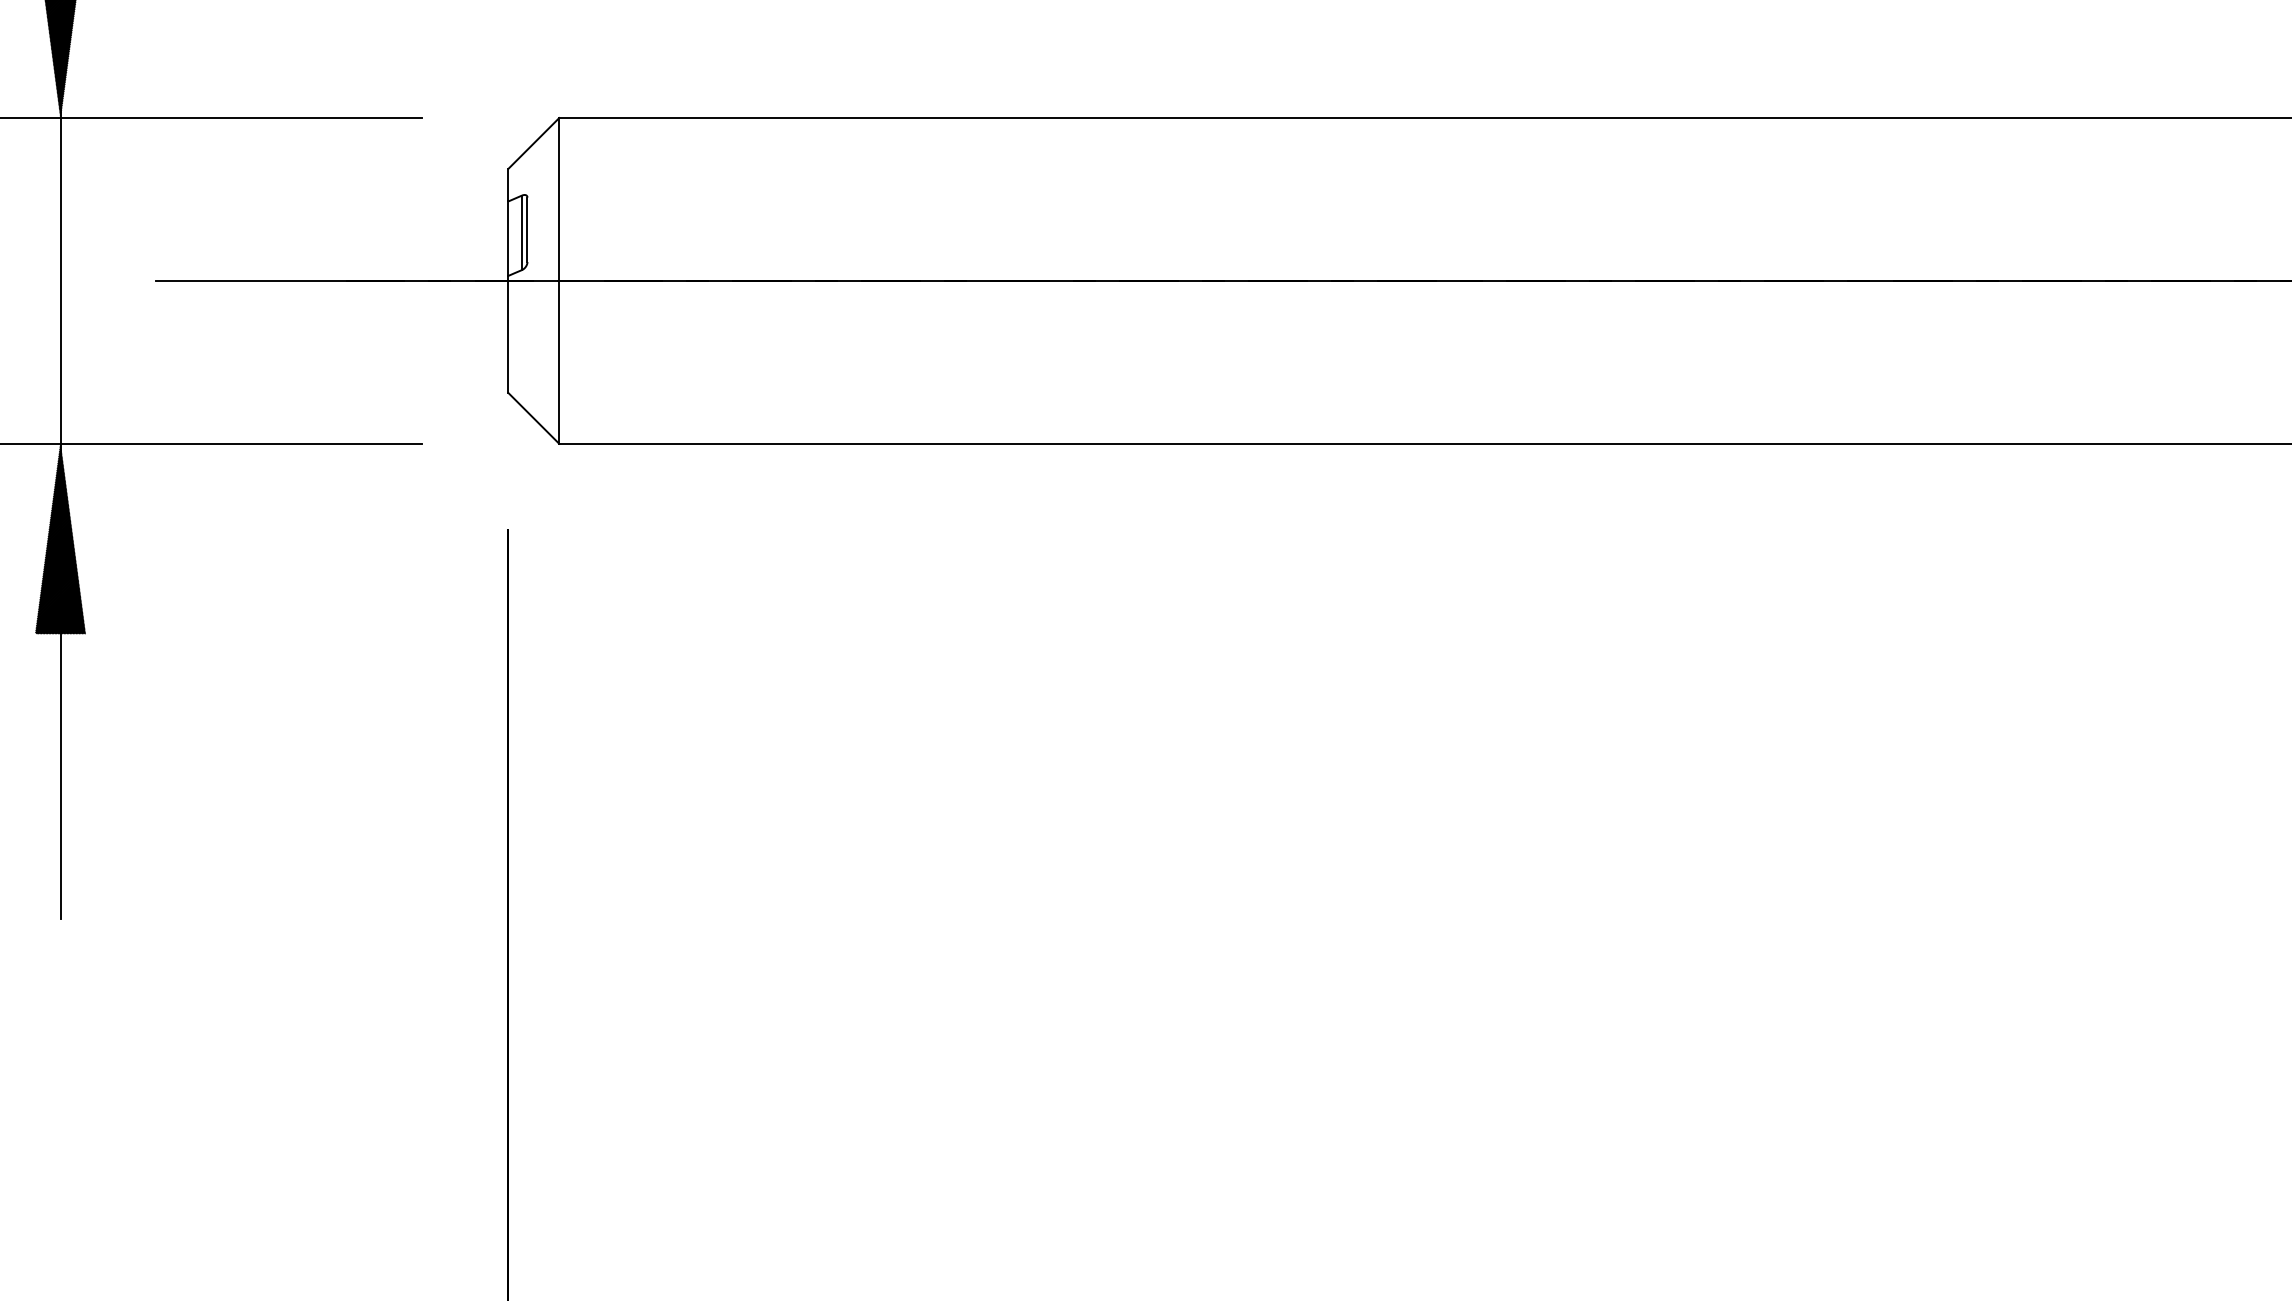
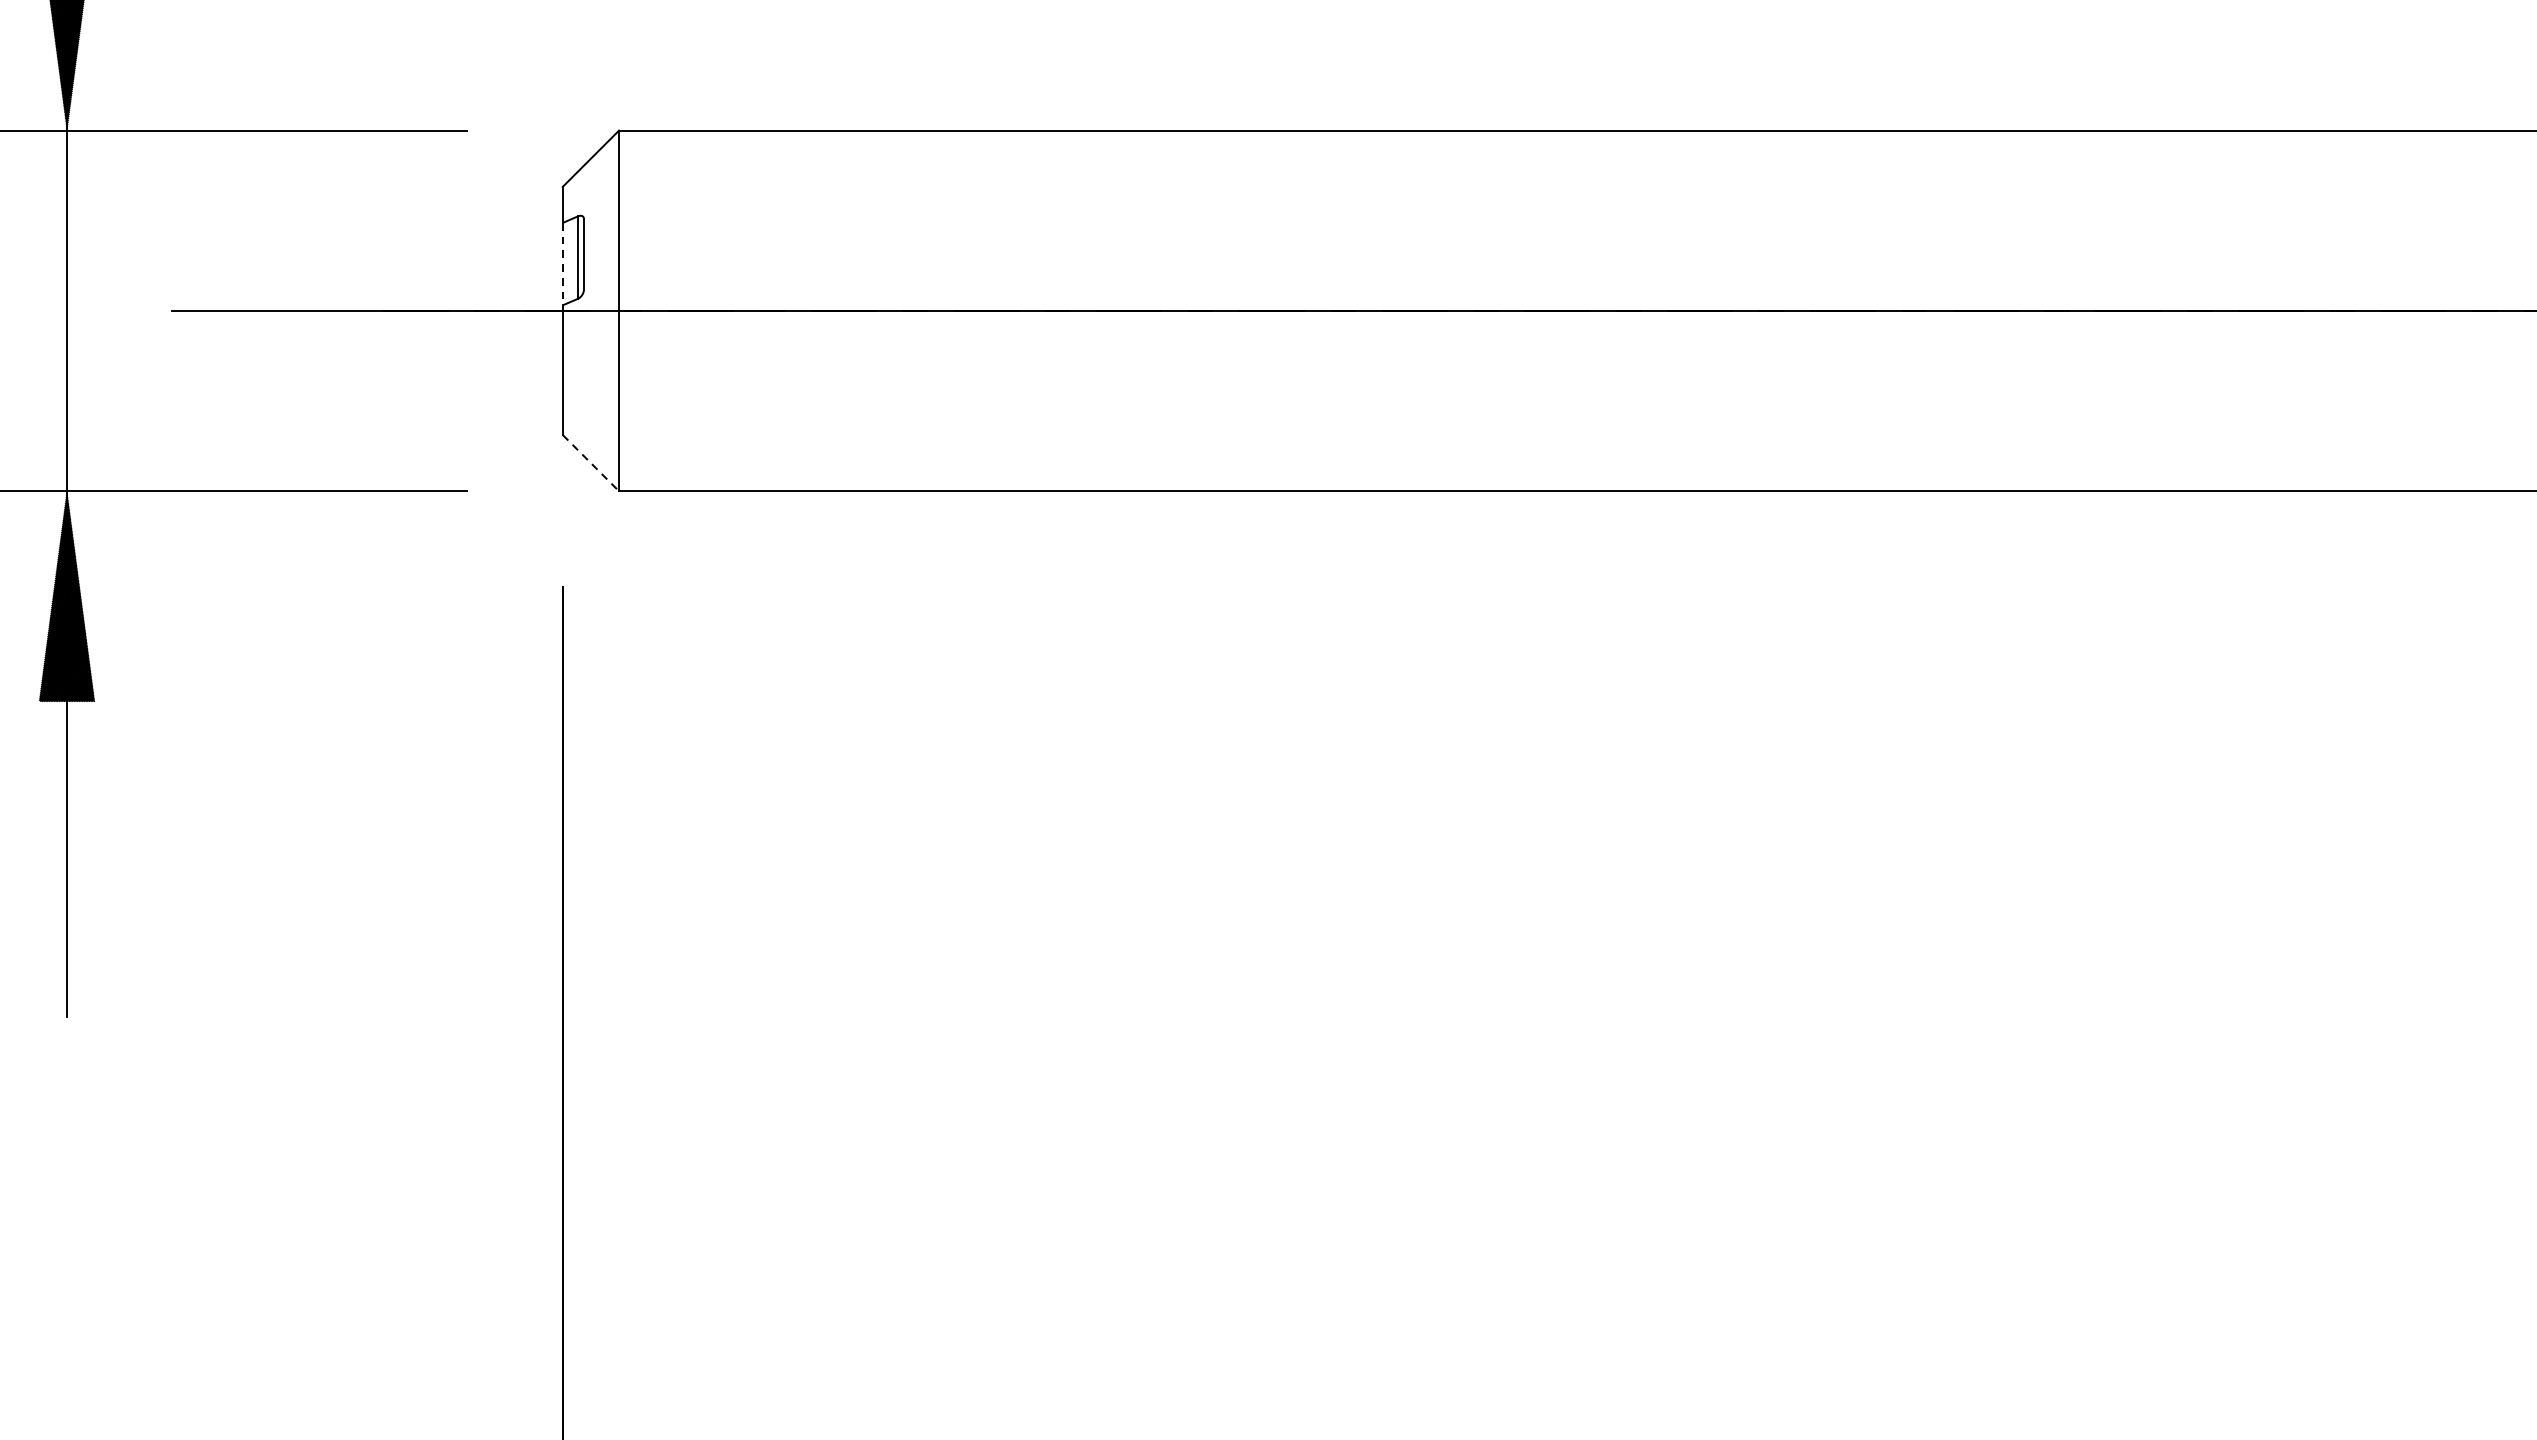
line: (508, 239) -> (562, 265), solid -> dashed
line: (533, 418) -> (590, 463), solid -> dashed

